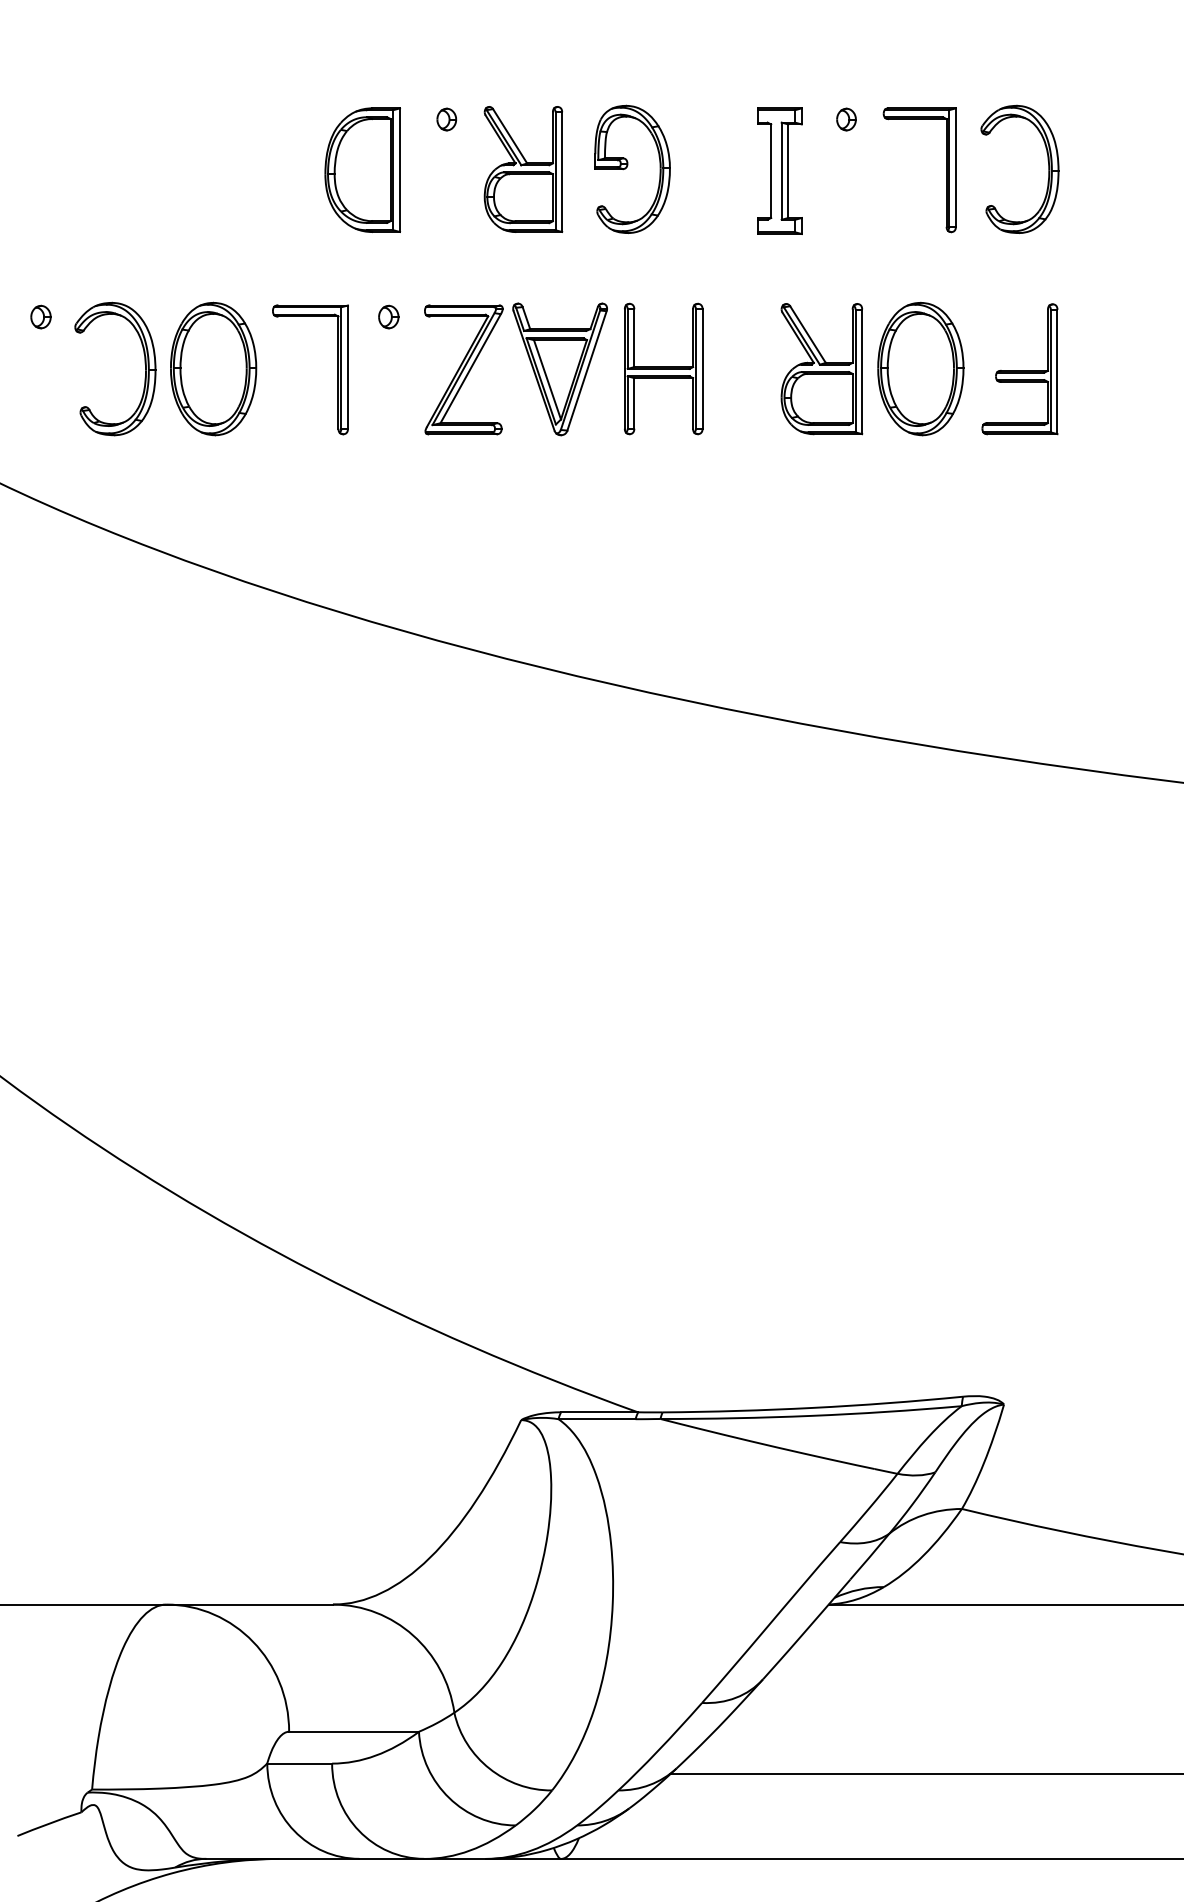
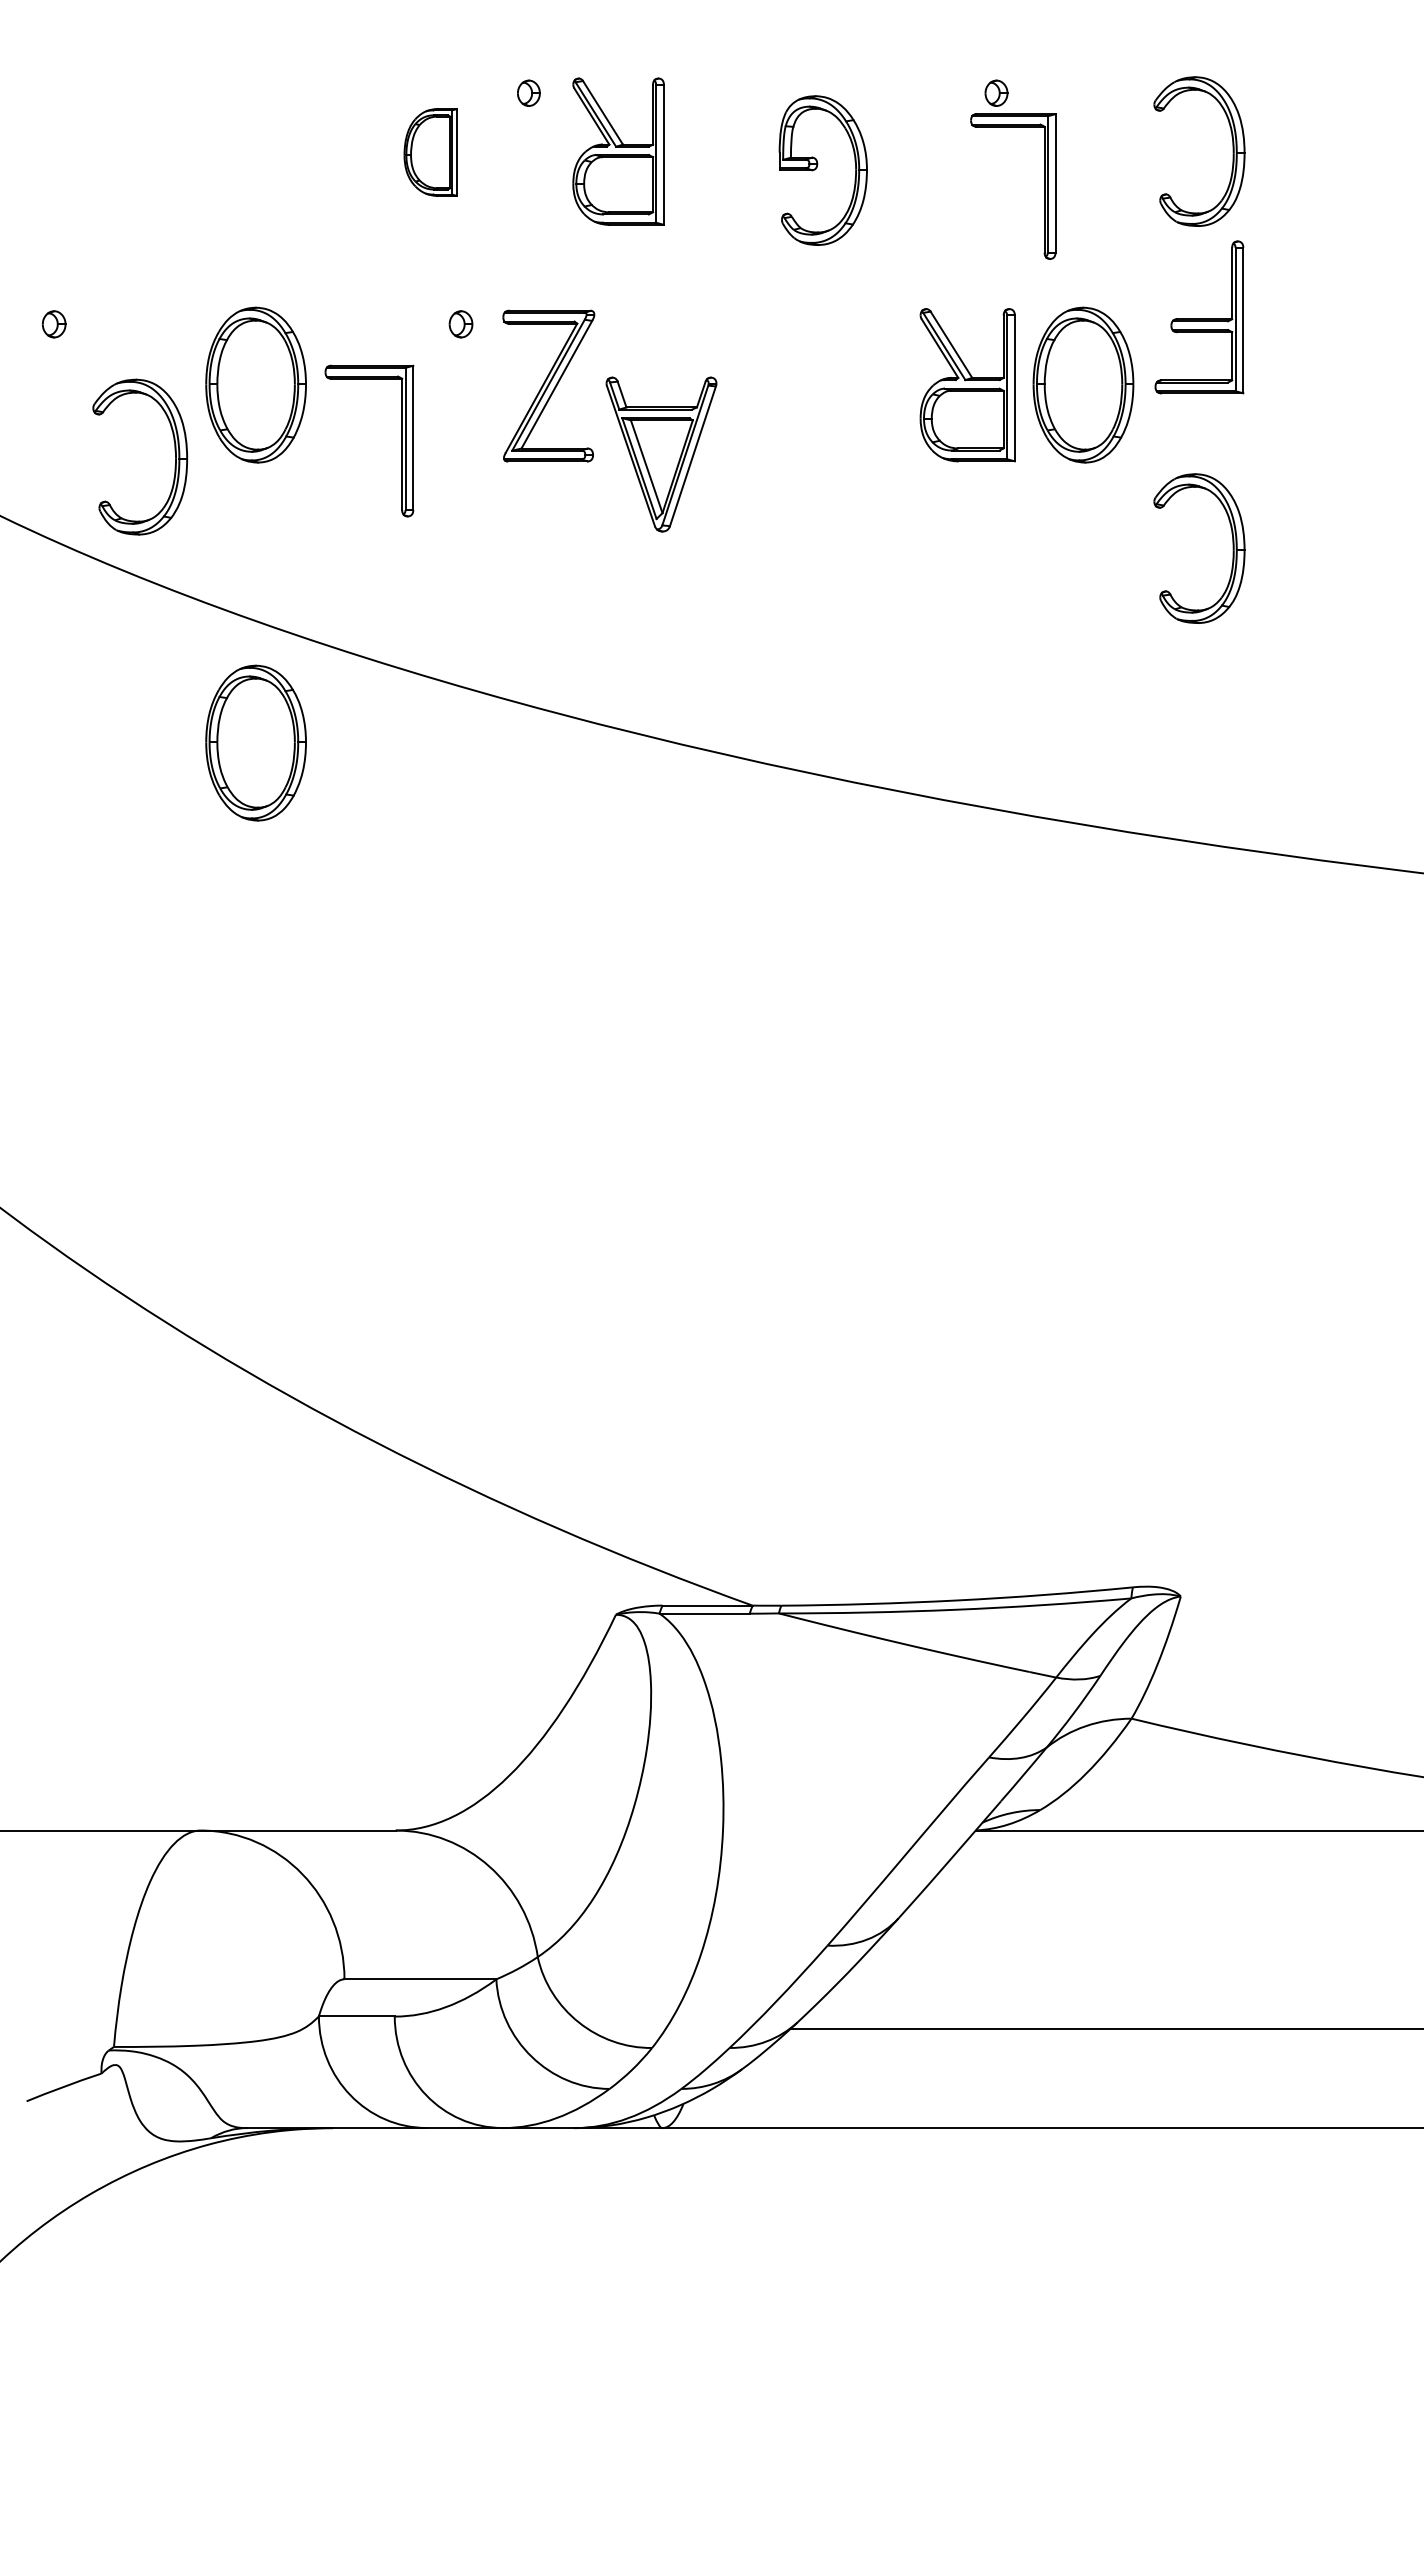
part: (631, 169) -> (822, 170), moved
part: (362, 170) -> (430, 152), size x0.6
part: (946, 170) -> (1044, 186), moved
part: (779, 171) -> (918, 153), removed
part: (144, 364) -> (174, 451), moved
part: (663, 368) -> (782, 384), removed
part: (337, 369) -> (401, 440), moved
part: (560, 369) -> (661, 454), moved
part: (1020, 369) -> (1199, 317), moved
part: (1048, 508) -> (1232, 548), added
part: (213, 674) -> (255, 742), added

